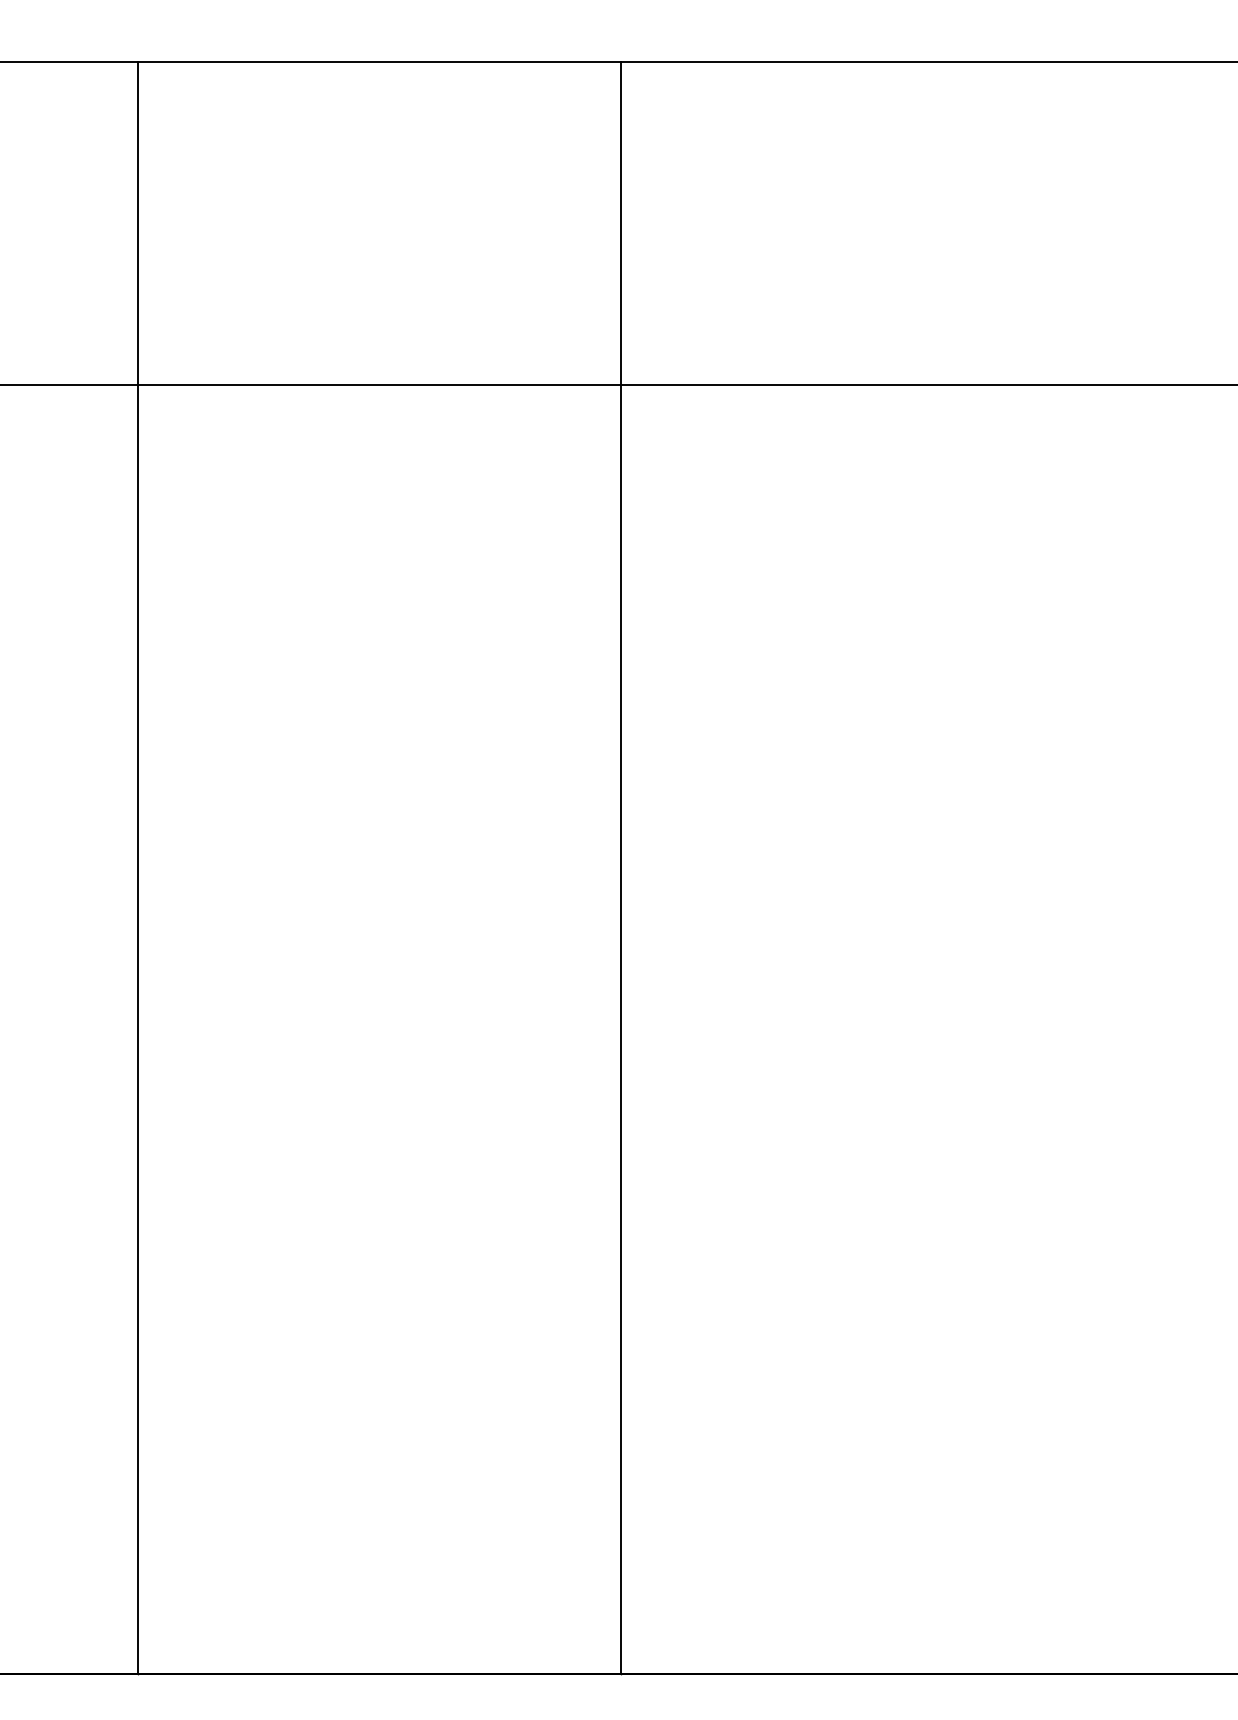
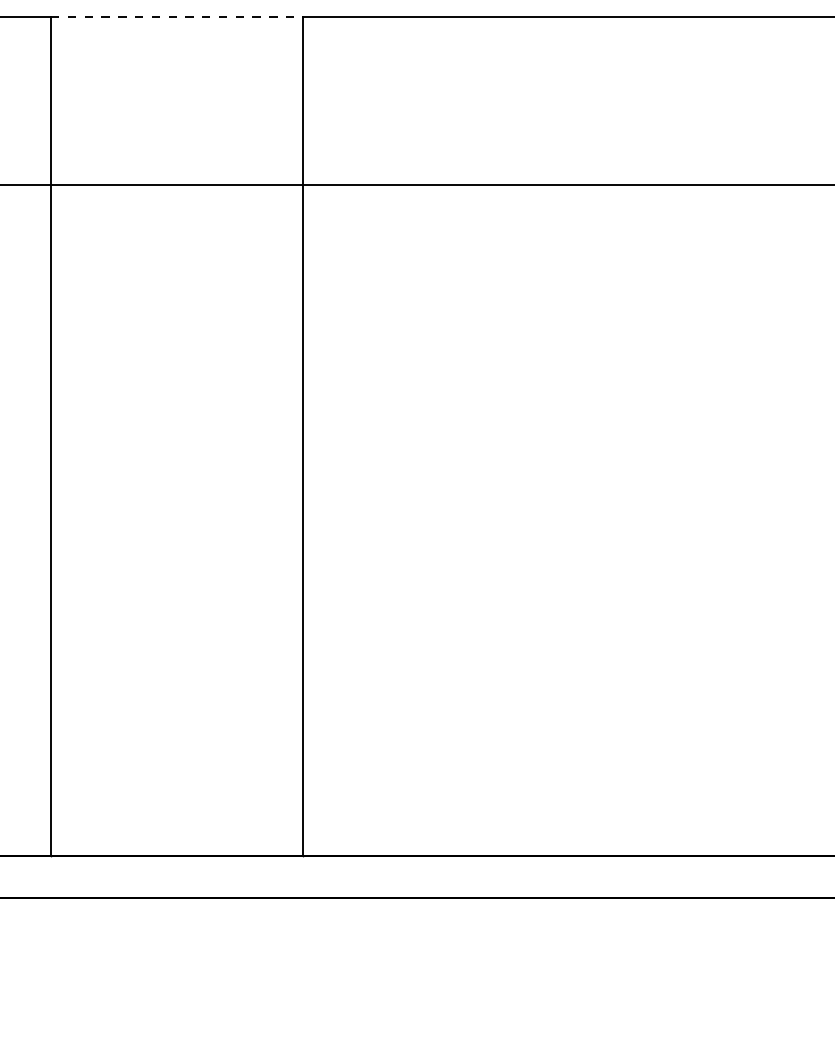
line: (378, 61) -> (176, 16), solid -> dashed

